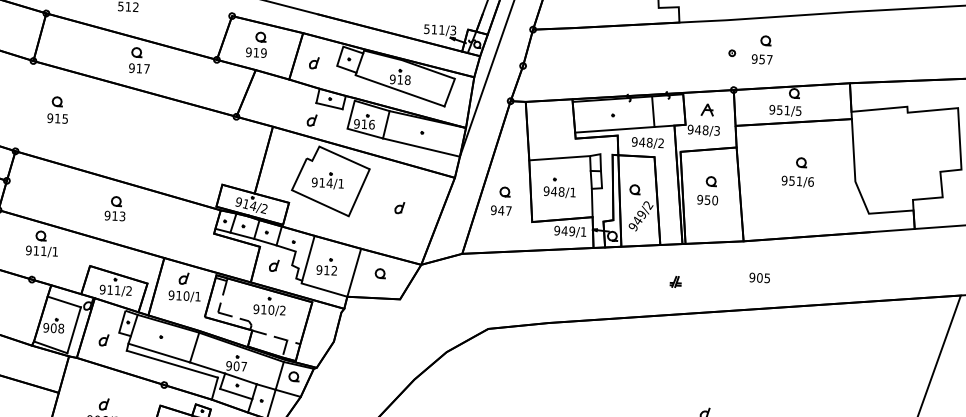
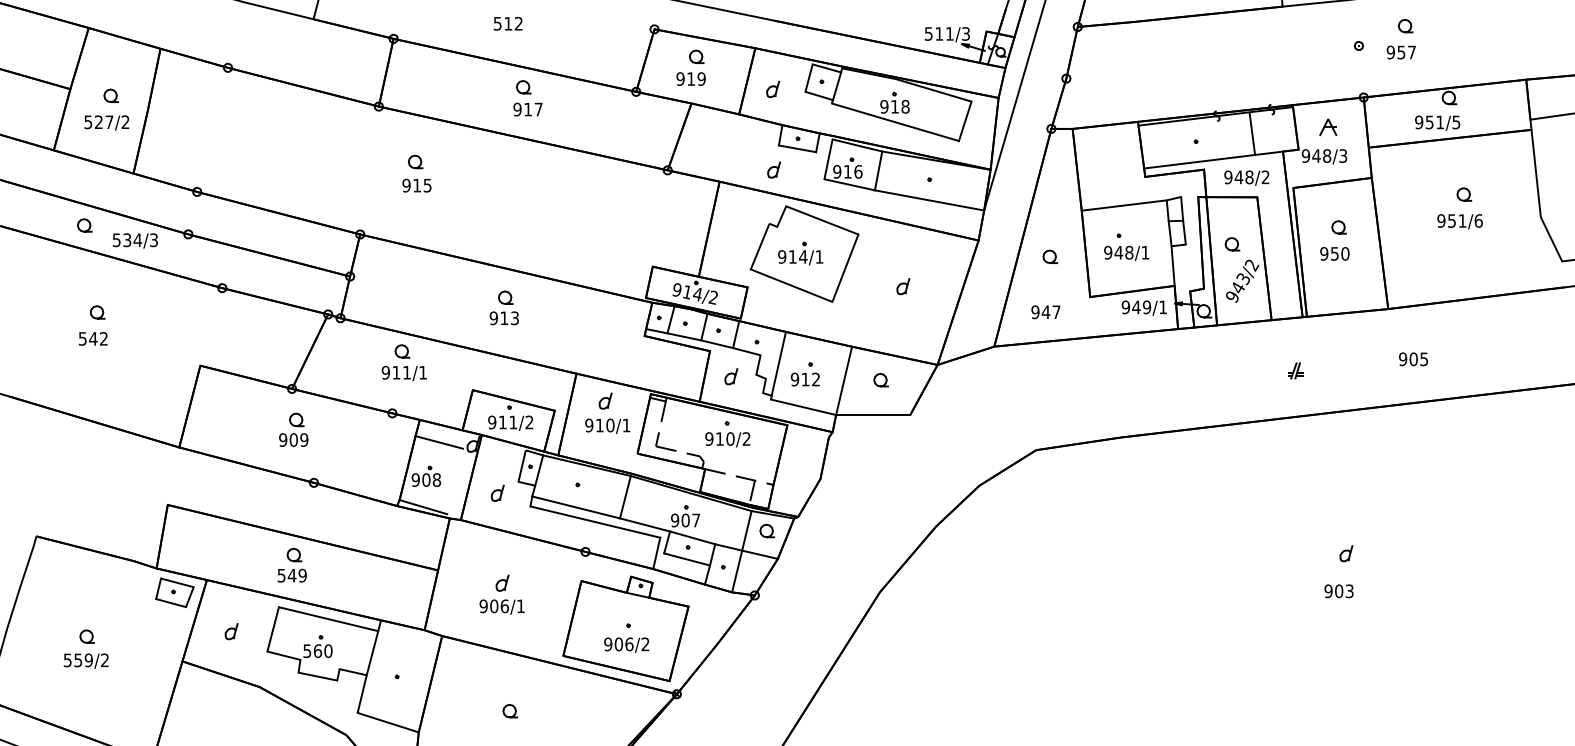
text: (500, 210) -> (1045, 312), moved
text: (641, 215) -> (1242, 279), 949/2 -> 943/2
line: (74, 330) -> (455, 481), removed

